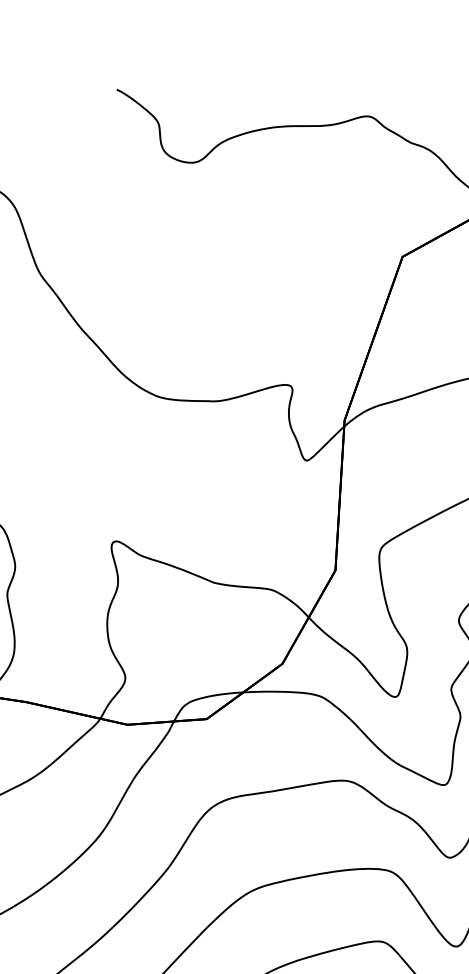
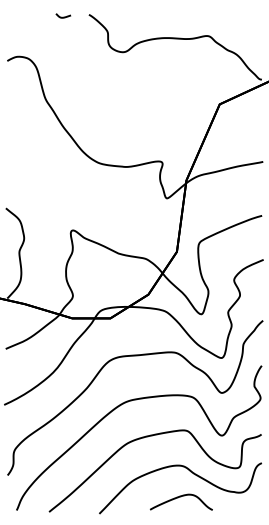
curve: (63, 97) -> (63, 16), added

